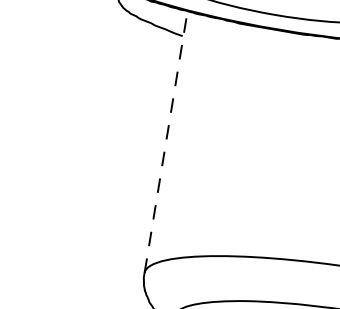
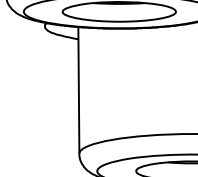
line: (165, 140) -> (78, 89), dashed -> solid

